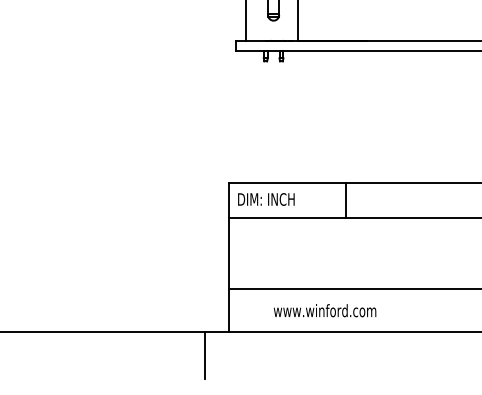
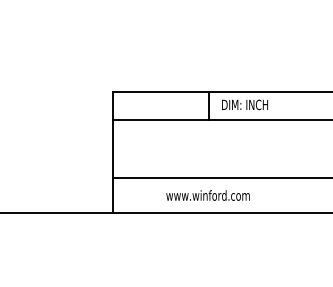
text: (266, 199) -> (245, 104), moved
text: (324, 310) -> (207, 195), moved
line: (204, 355) -> (93, 232), removed

